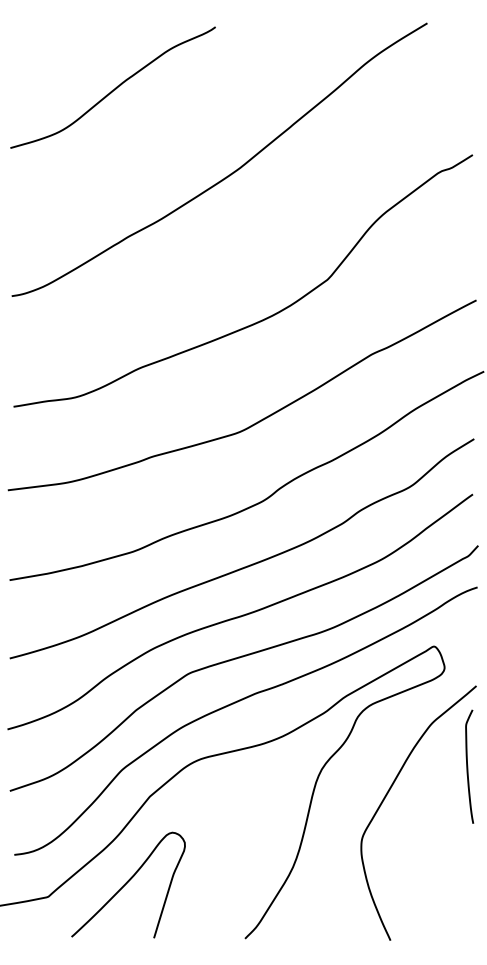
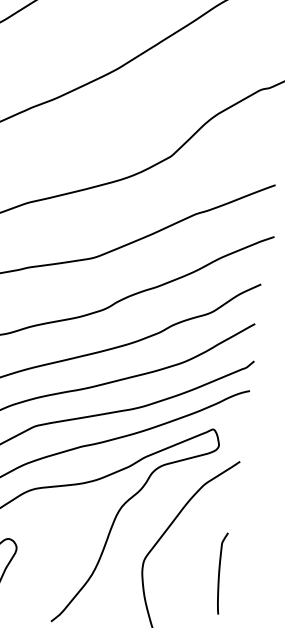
curve: (468, 766) -> (220, 573), moved

